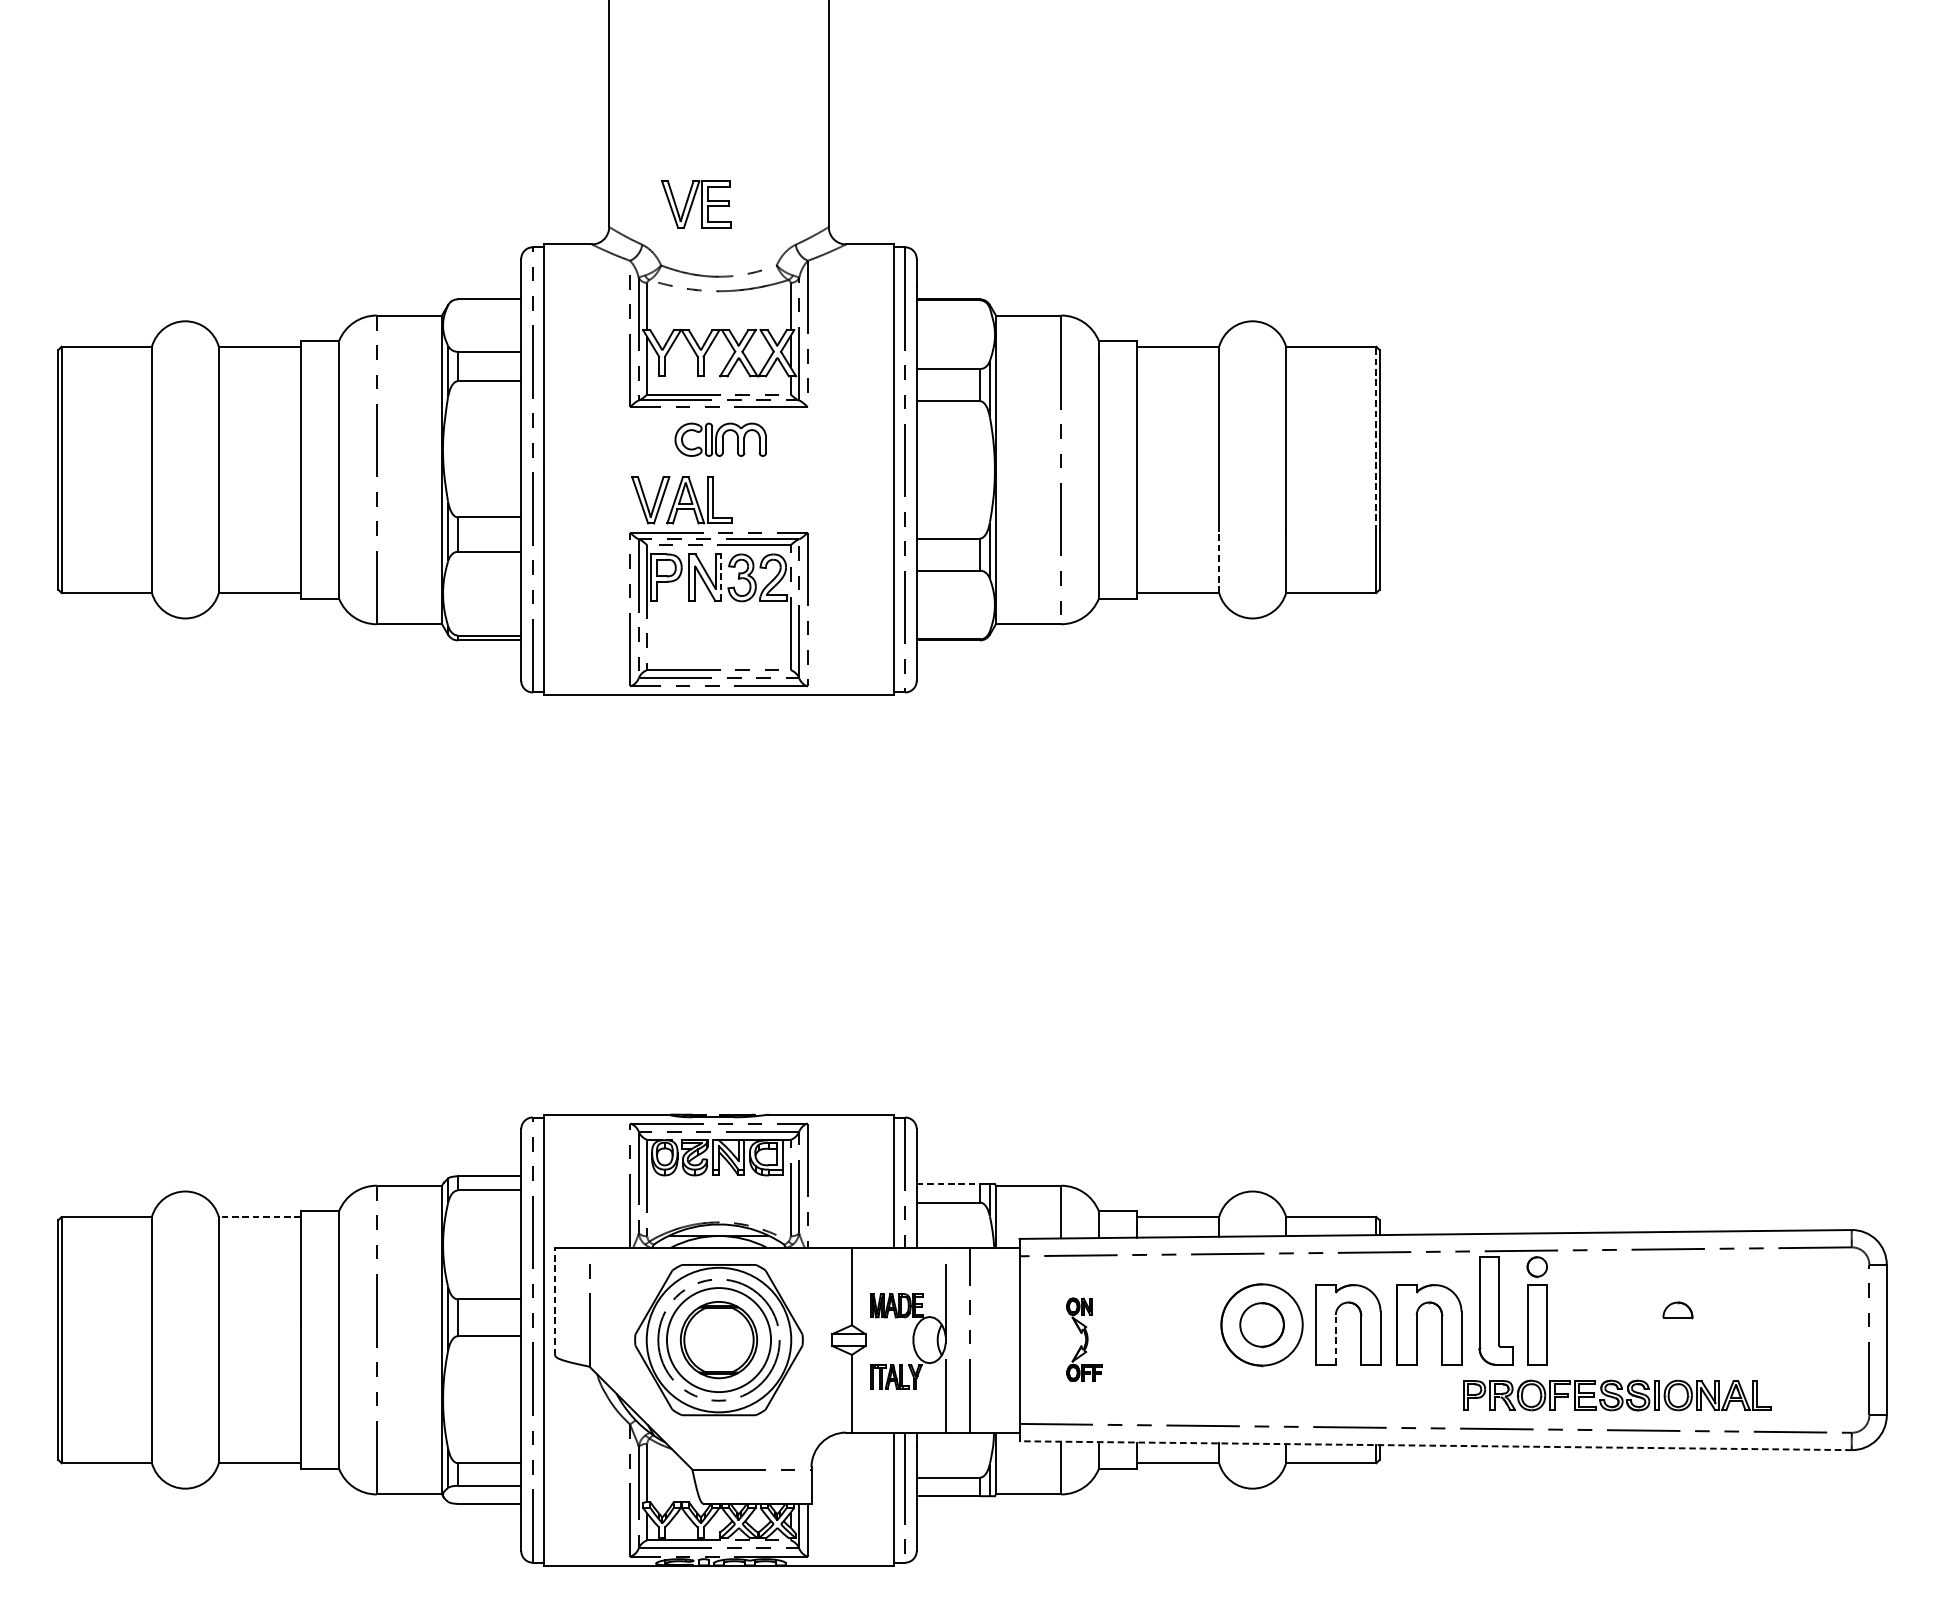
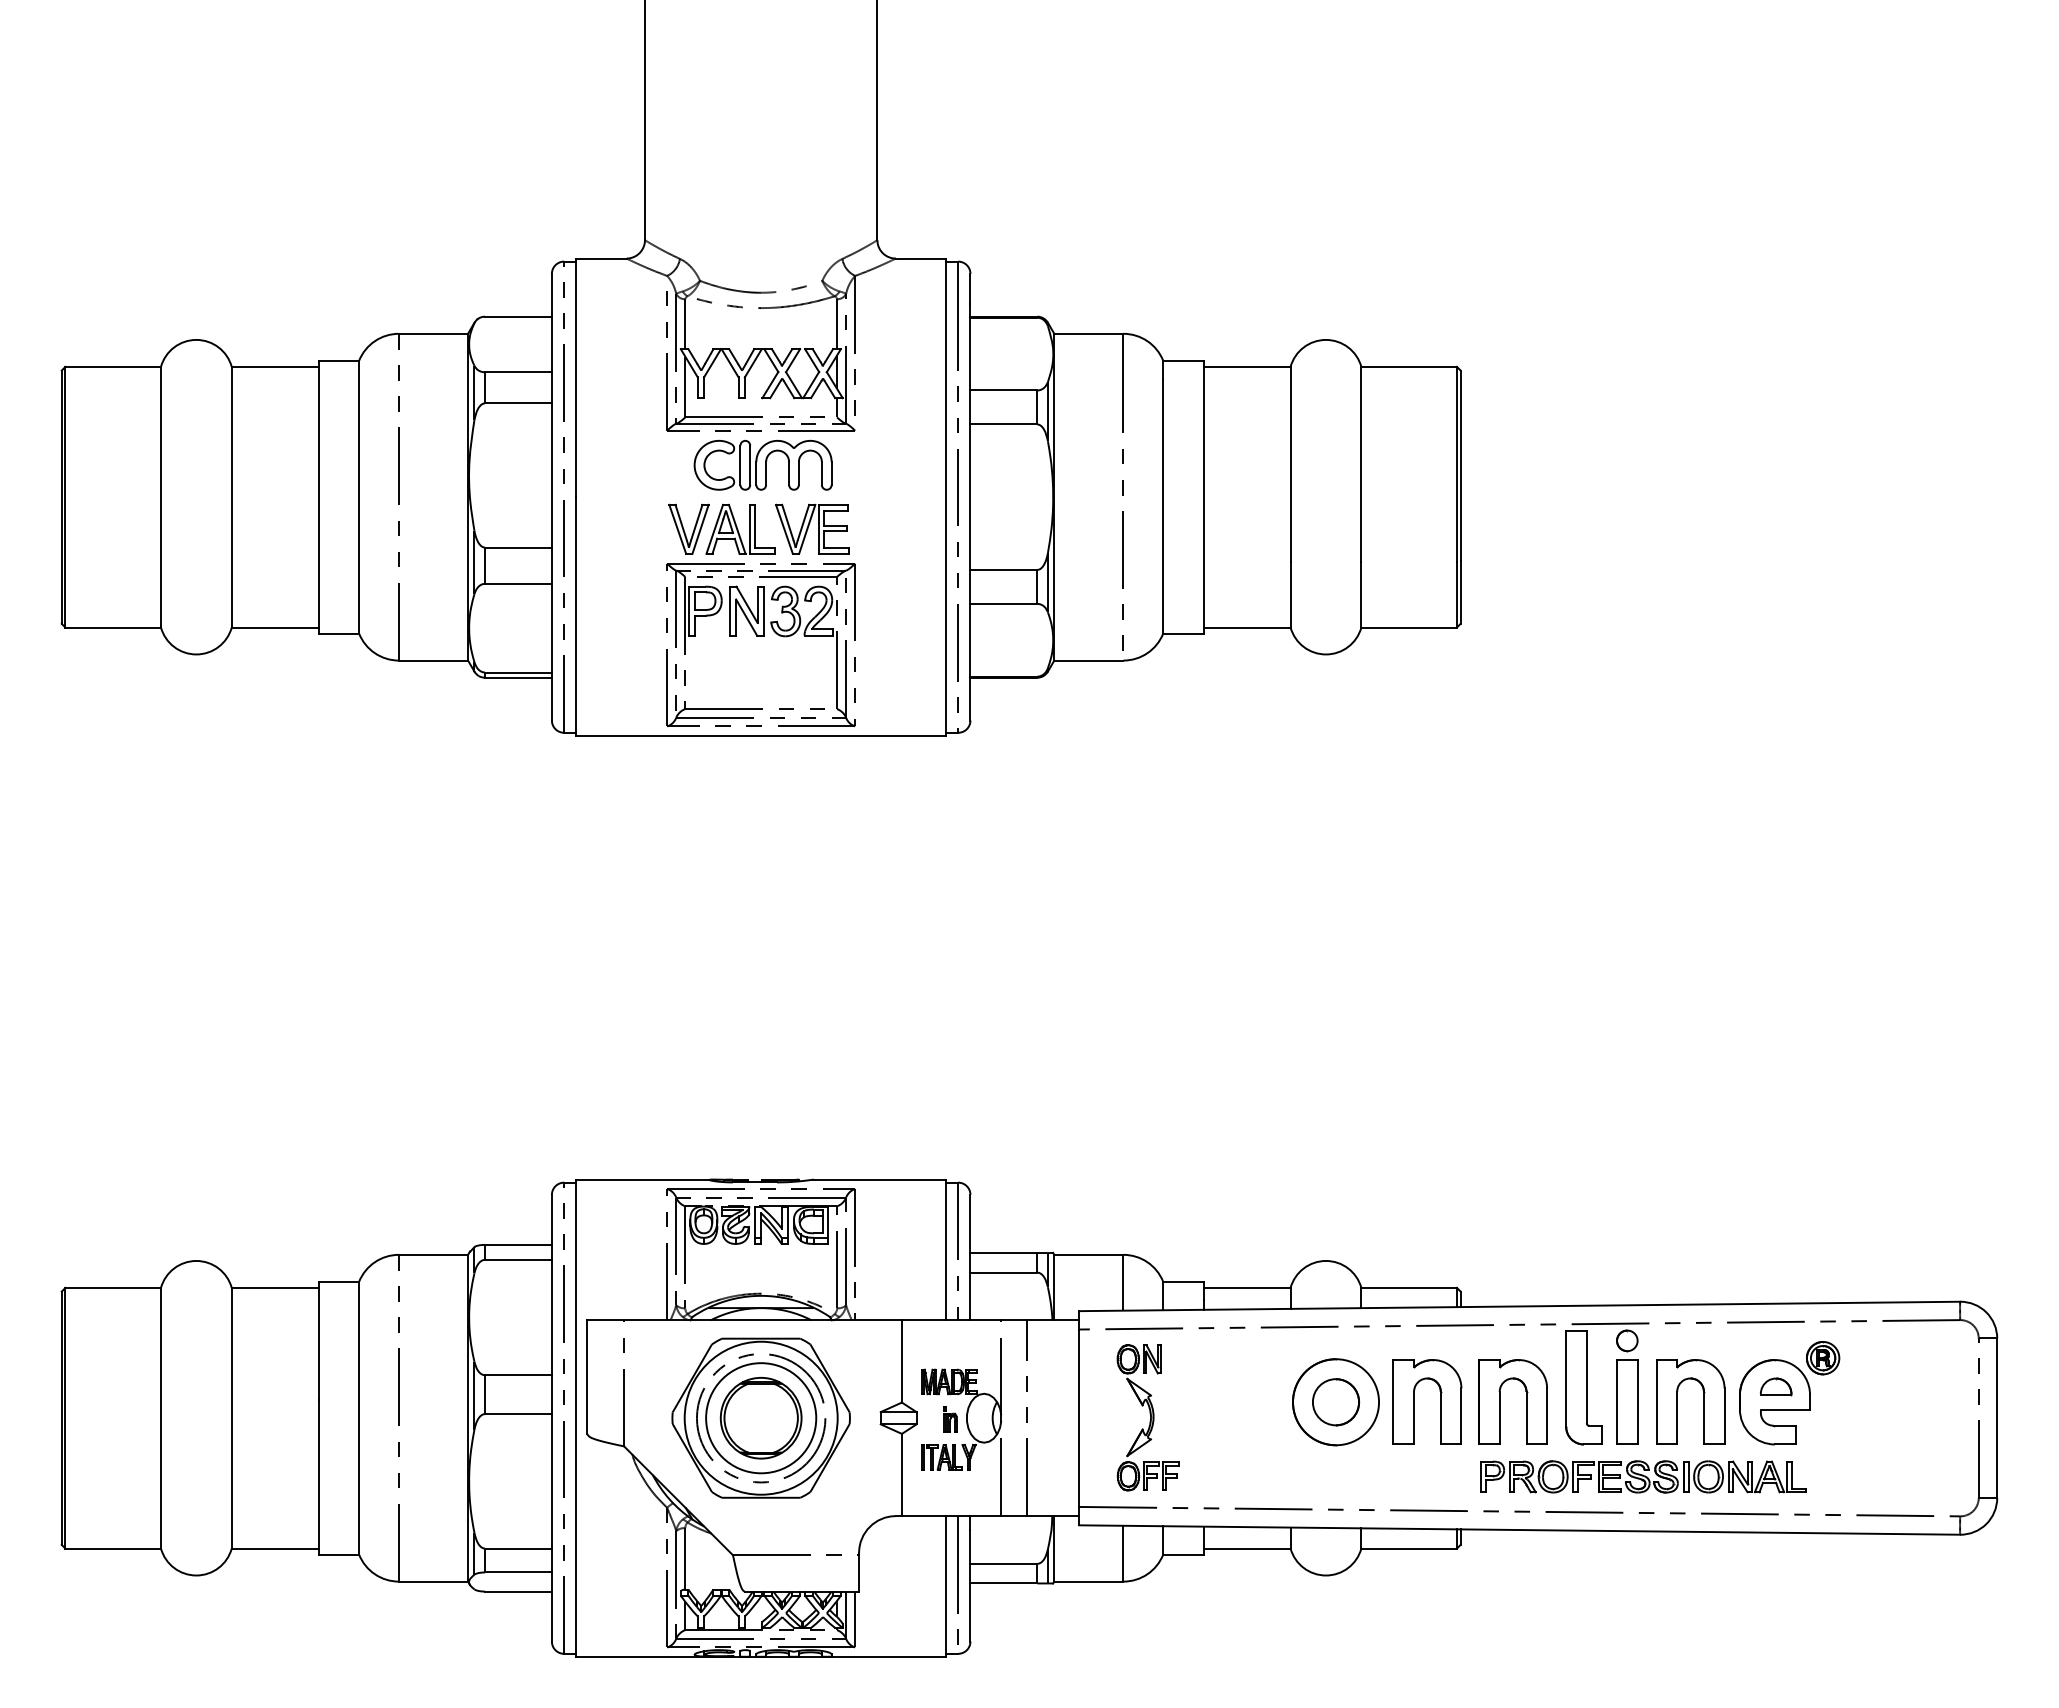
part: (696, 203) -> (812, 528), moved
part: (720, 439) -> (762, 465), size x1.43
line: (1375, 439) -> (1456, 464), dashed -> solid
line: (1219, 561) -> (1290, 594), dashed -> solid
line: (721, 576) -> (763, 610), dashed -> solid
line: (948, 1184) -> (1004, 1253), dashed -> solid
line: (260, 1216) -> (275, 1287), dashed -> solid
line: (554, 1301) -> (587, 1377), dashed -> solid
part: (1690, 1316) -> (1789, 1393), added
part: (1584, 1324) -> (1677, 1401), added
part: (1083, 1339) -> (1147, 1417), size x1.67
line: (1336, 1339) -> (1414, 1417), dashed -> solid
part: (897, 1341) -> (950, 1419), added
part: (1616, 1395) -> (1643, 1476), moved
line: (1435, 1446) -> (1519, 1530), dashed -> solid

